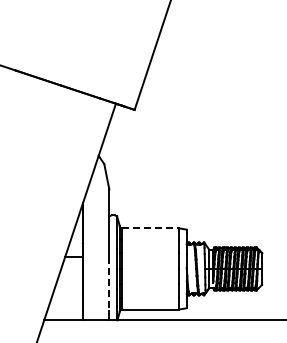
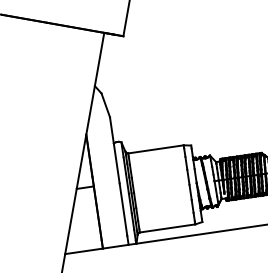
line: (151, 228) -> (156, 149), dashed -> solid
line: (109, 284) -> (123, 209), dashed -> solid

